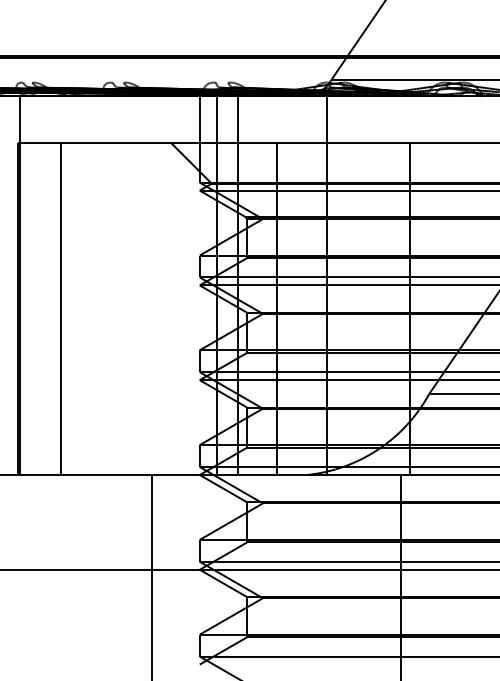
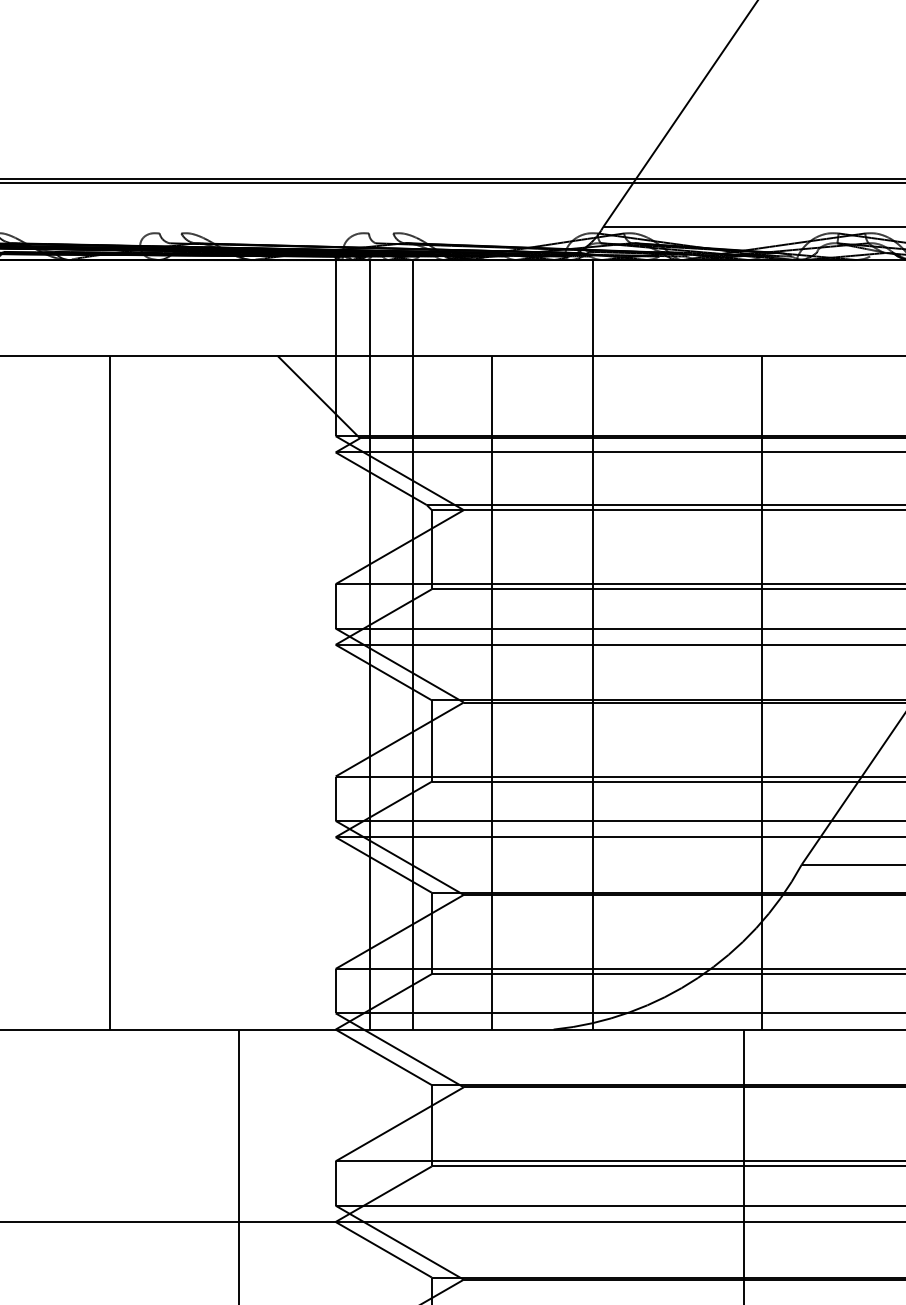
line: (60, 309) -> (109, 693), moved

